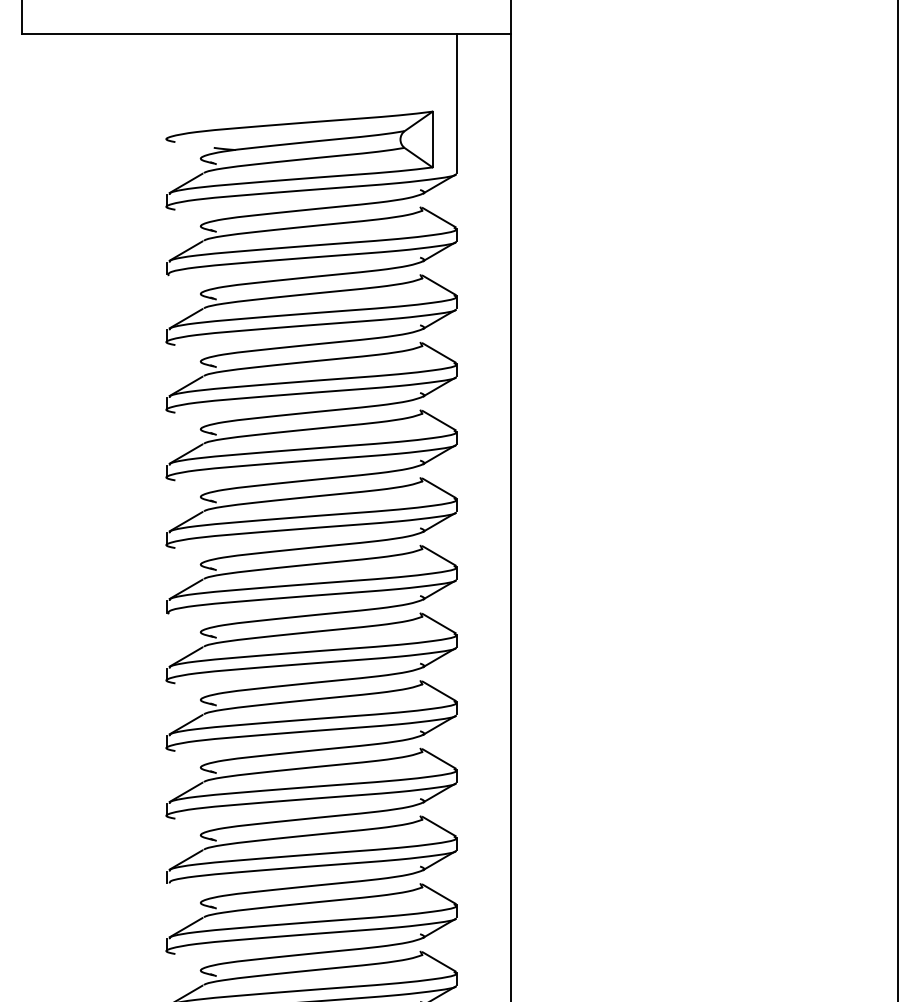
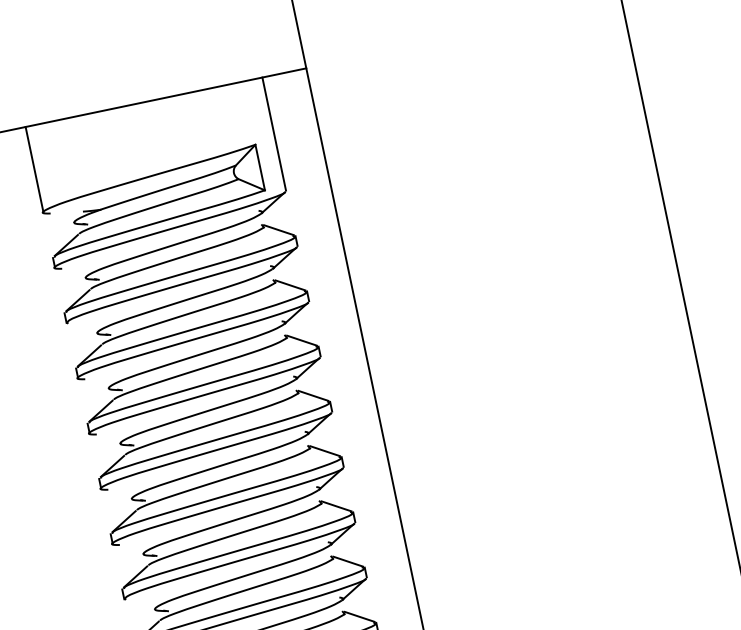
line: (167, 86) -> (34, 169), added

